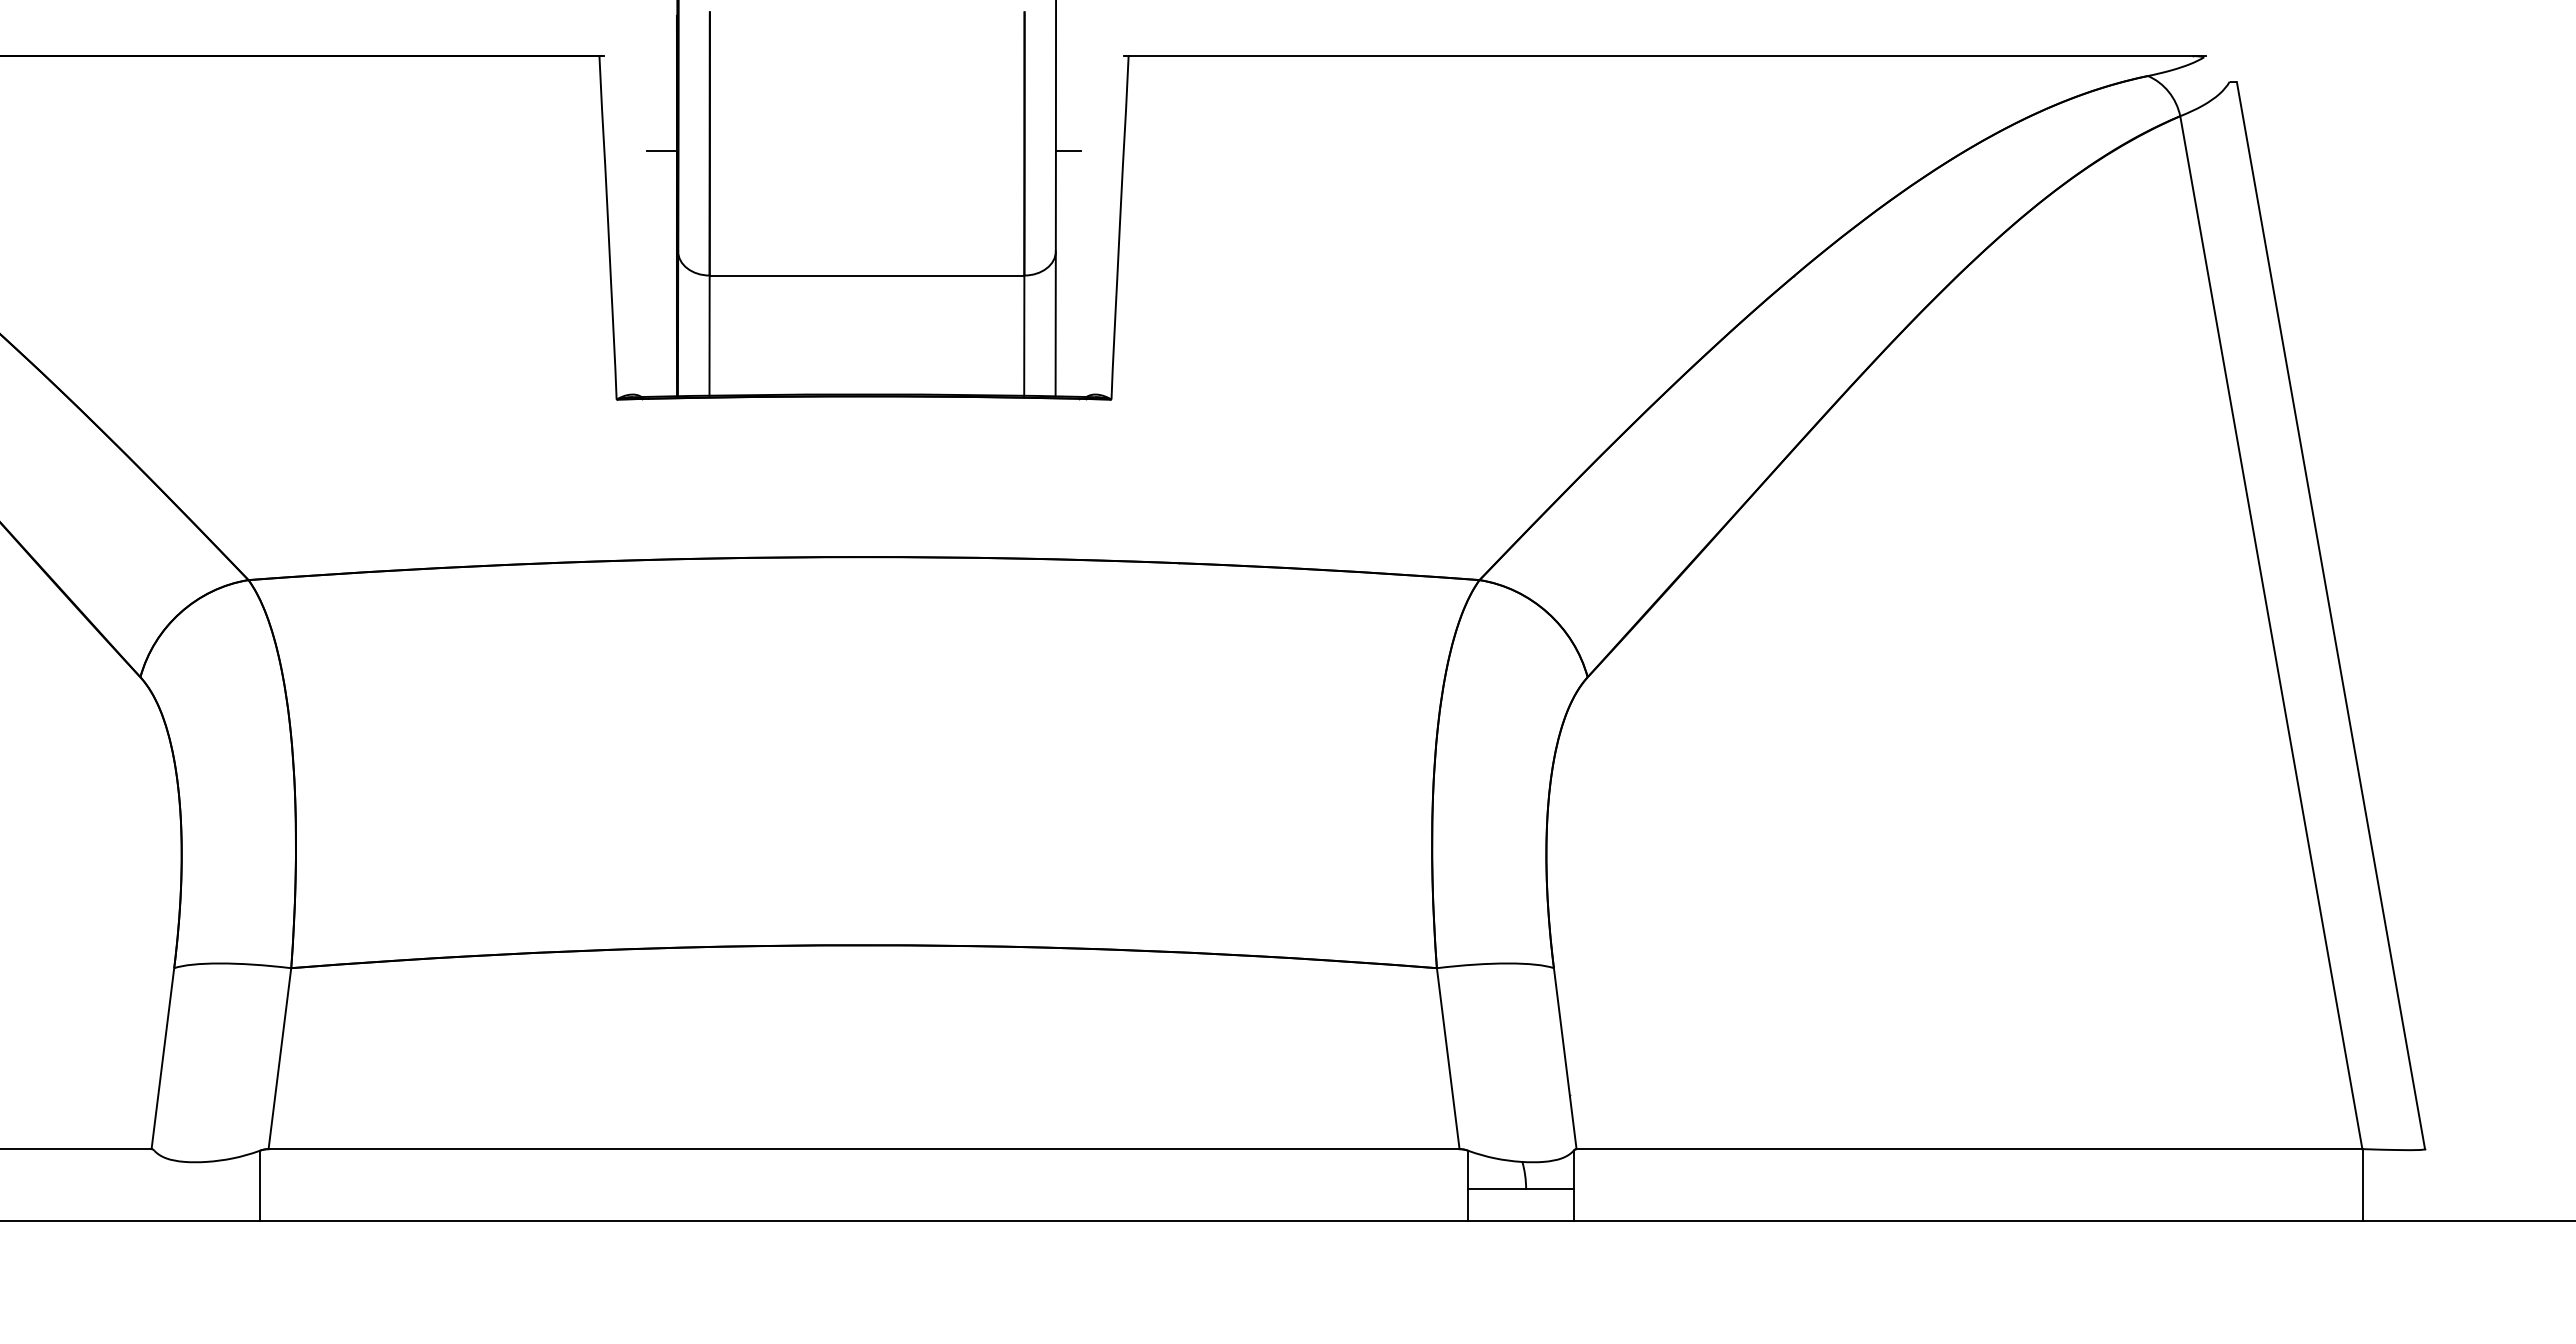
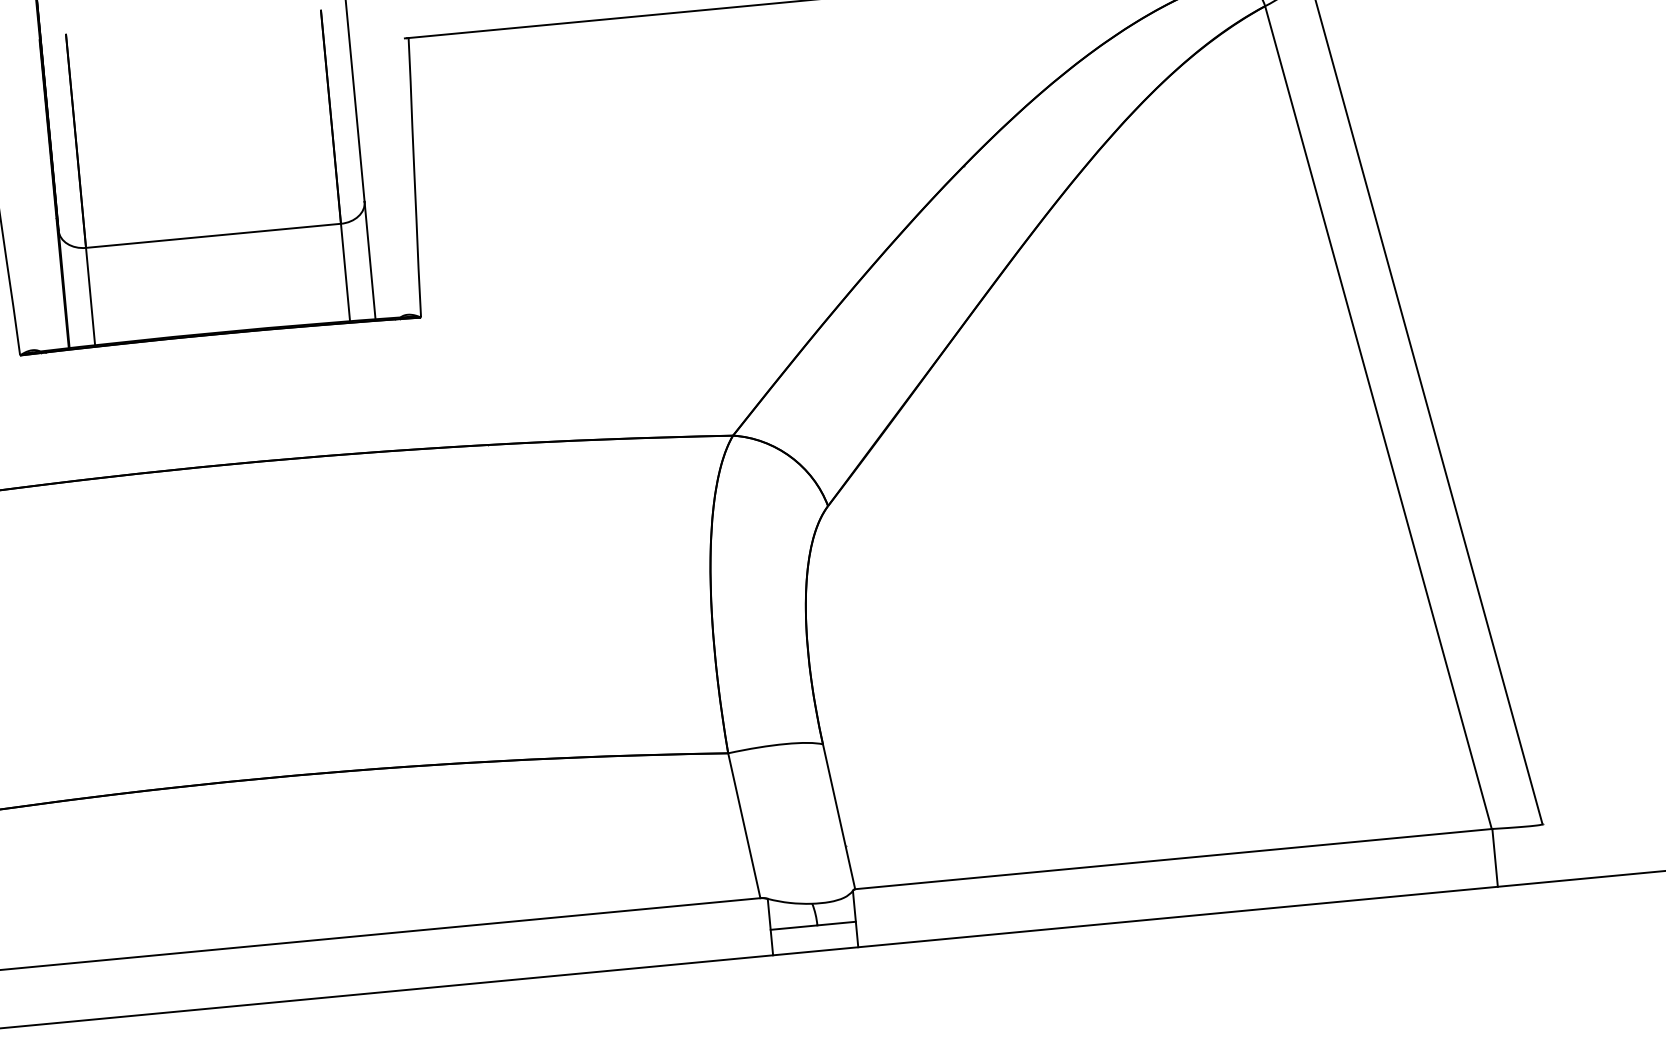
line: (661, 150) -> (37, 150), removed
line: (1068, 150) -> (367, 119), removed

